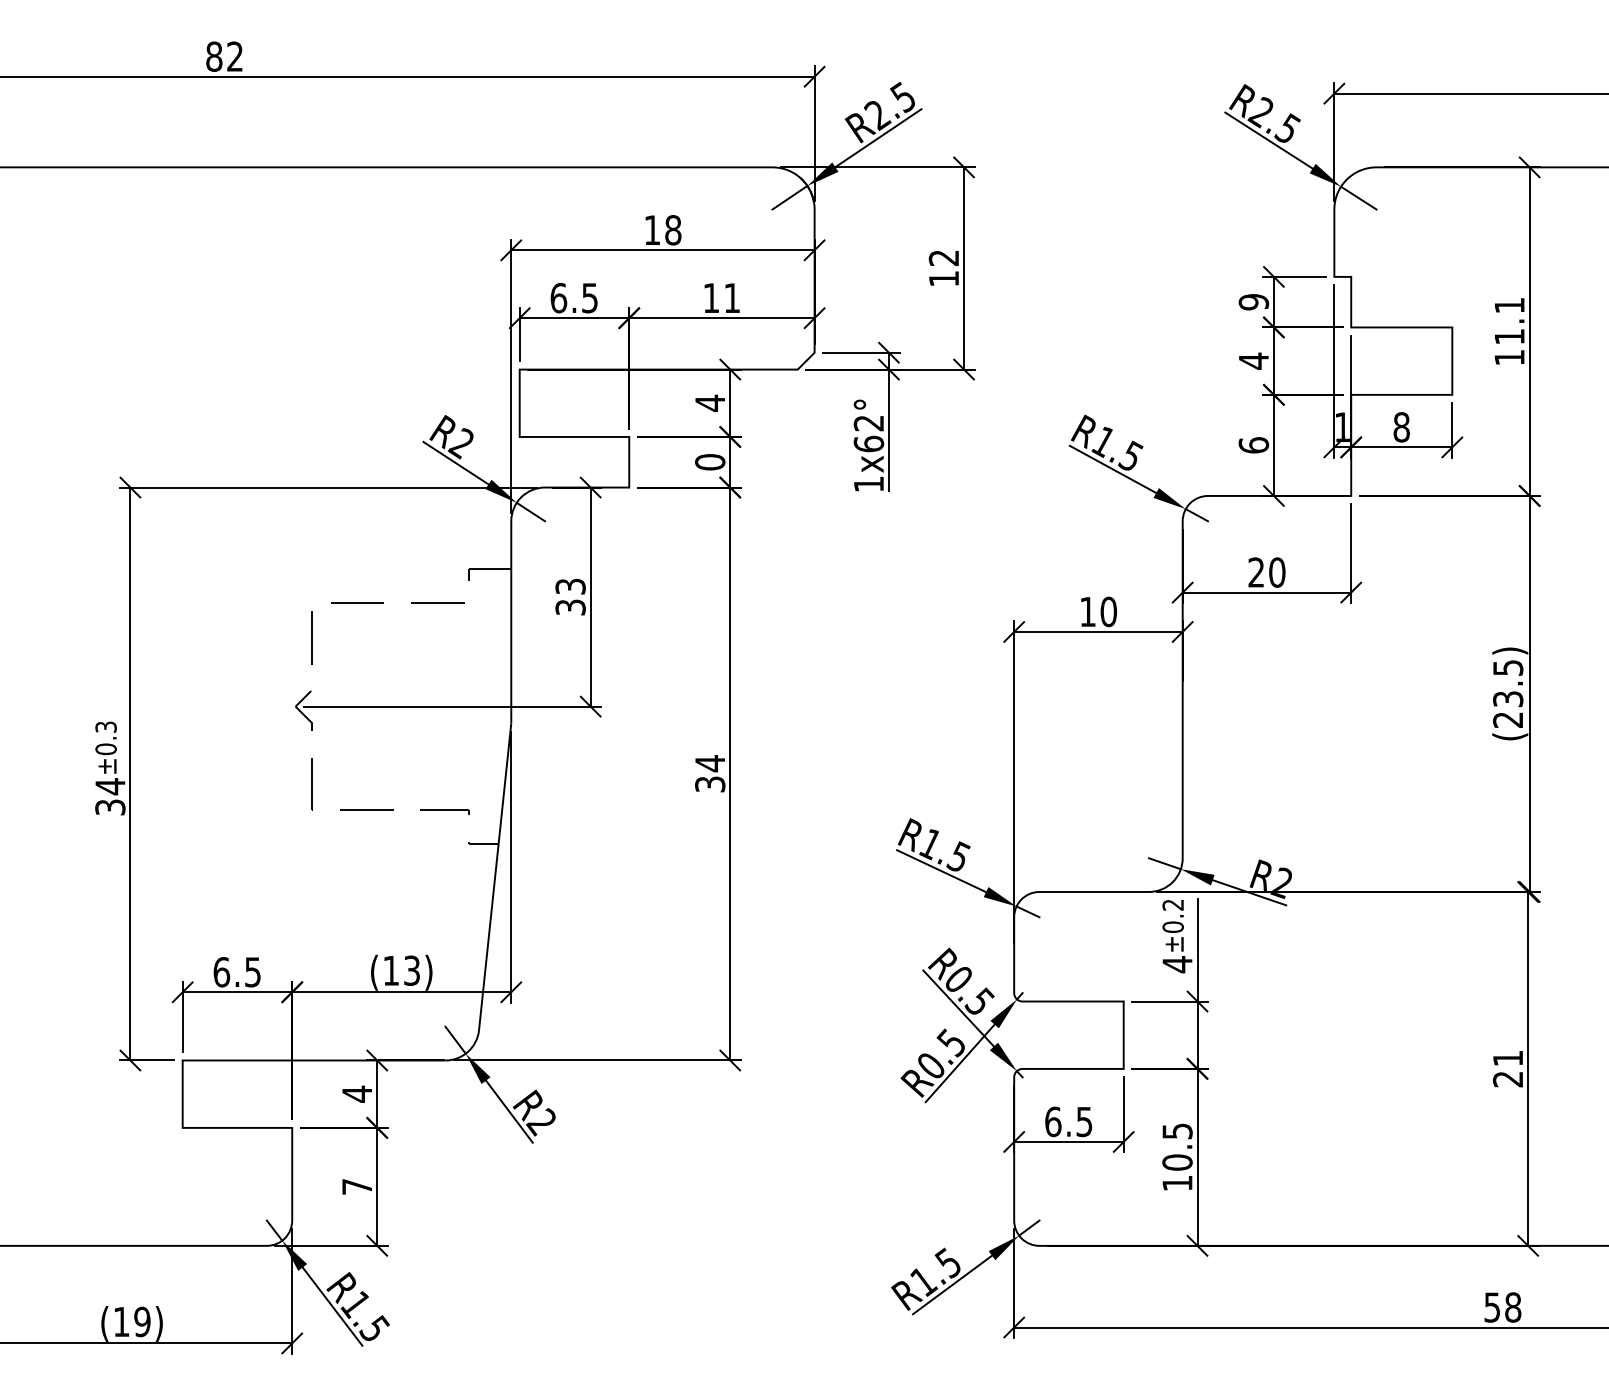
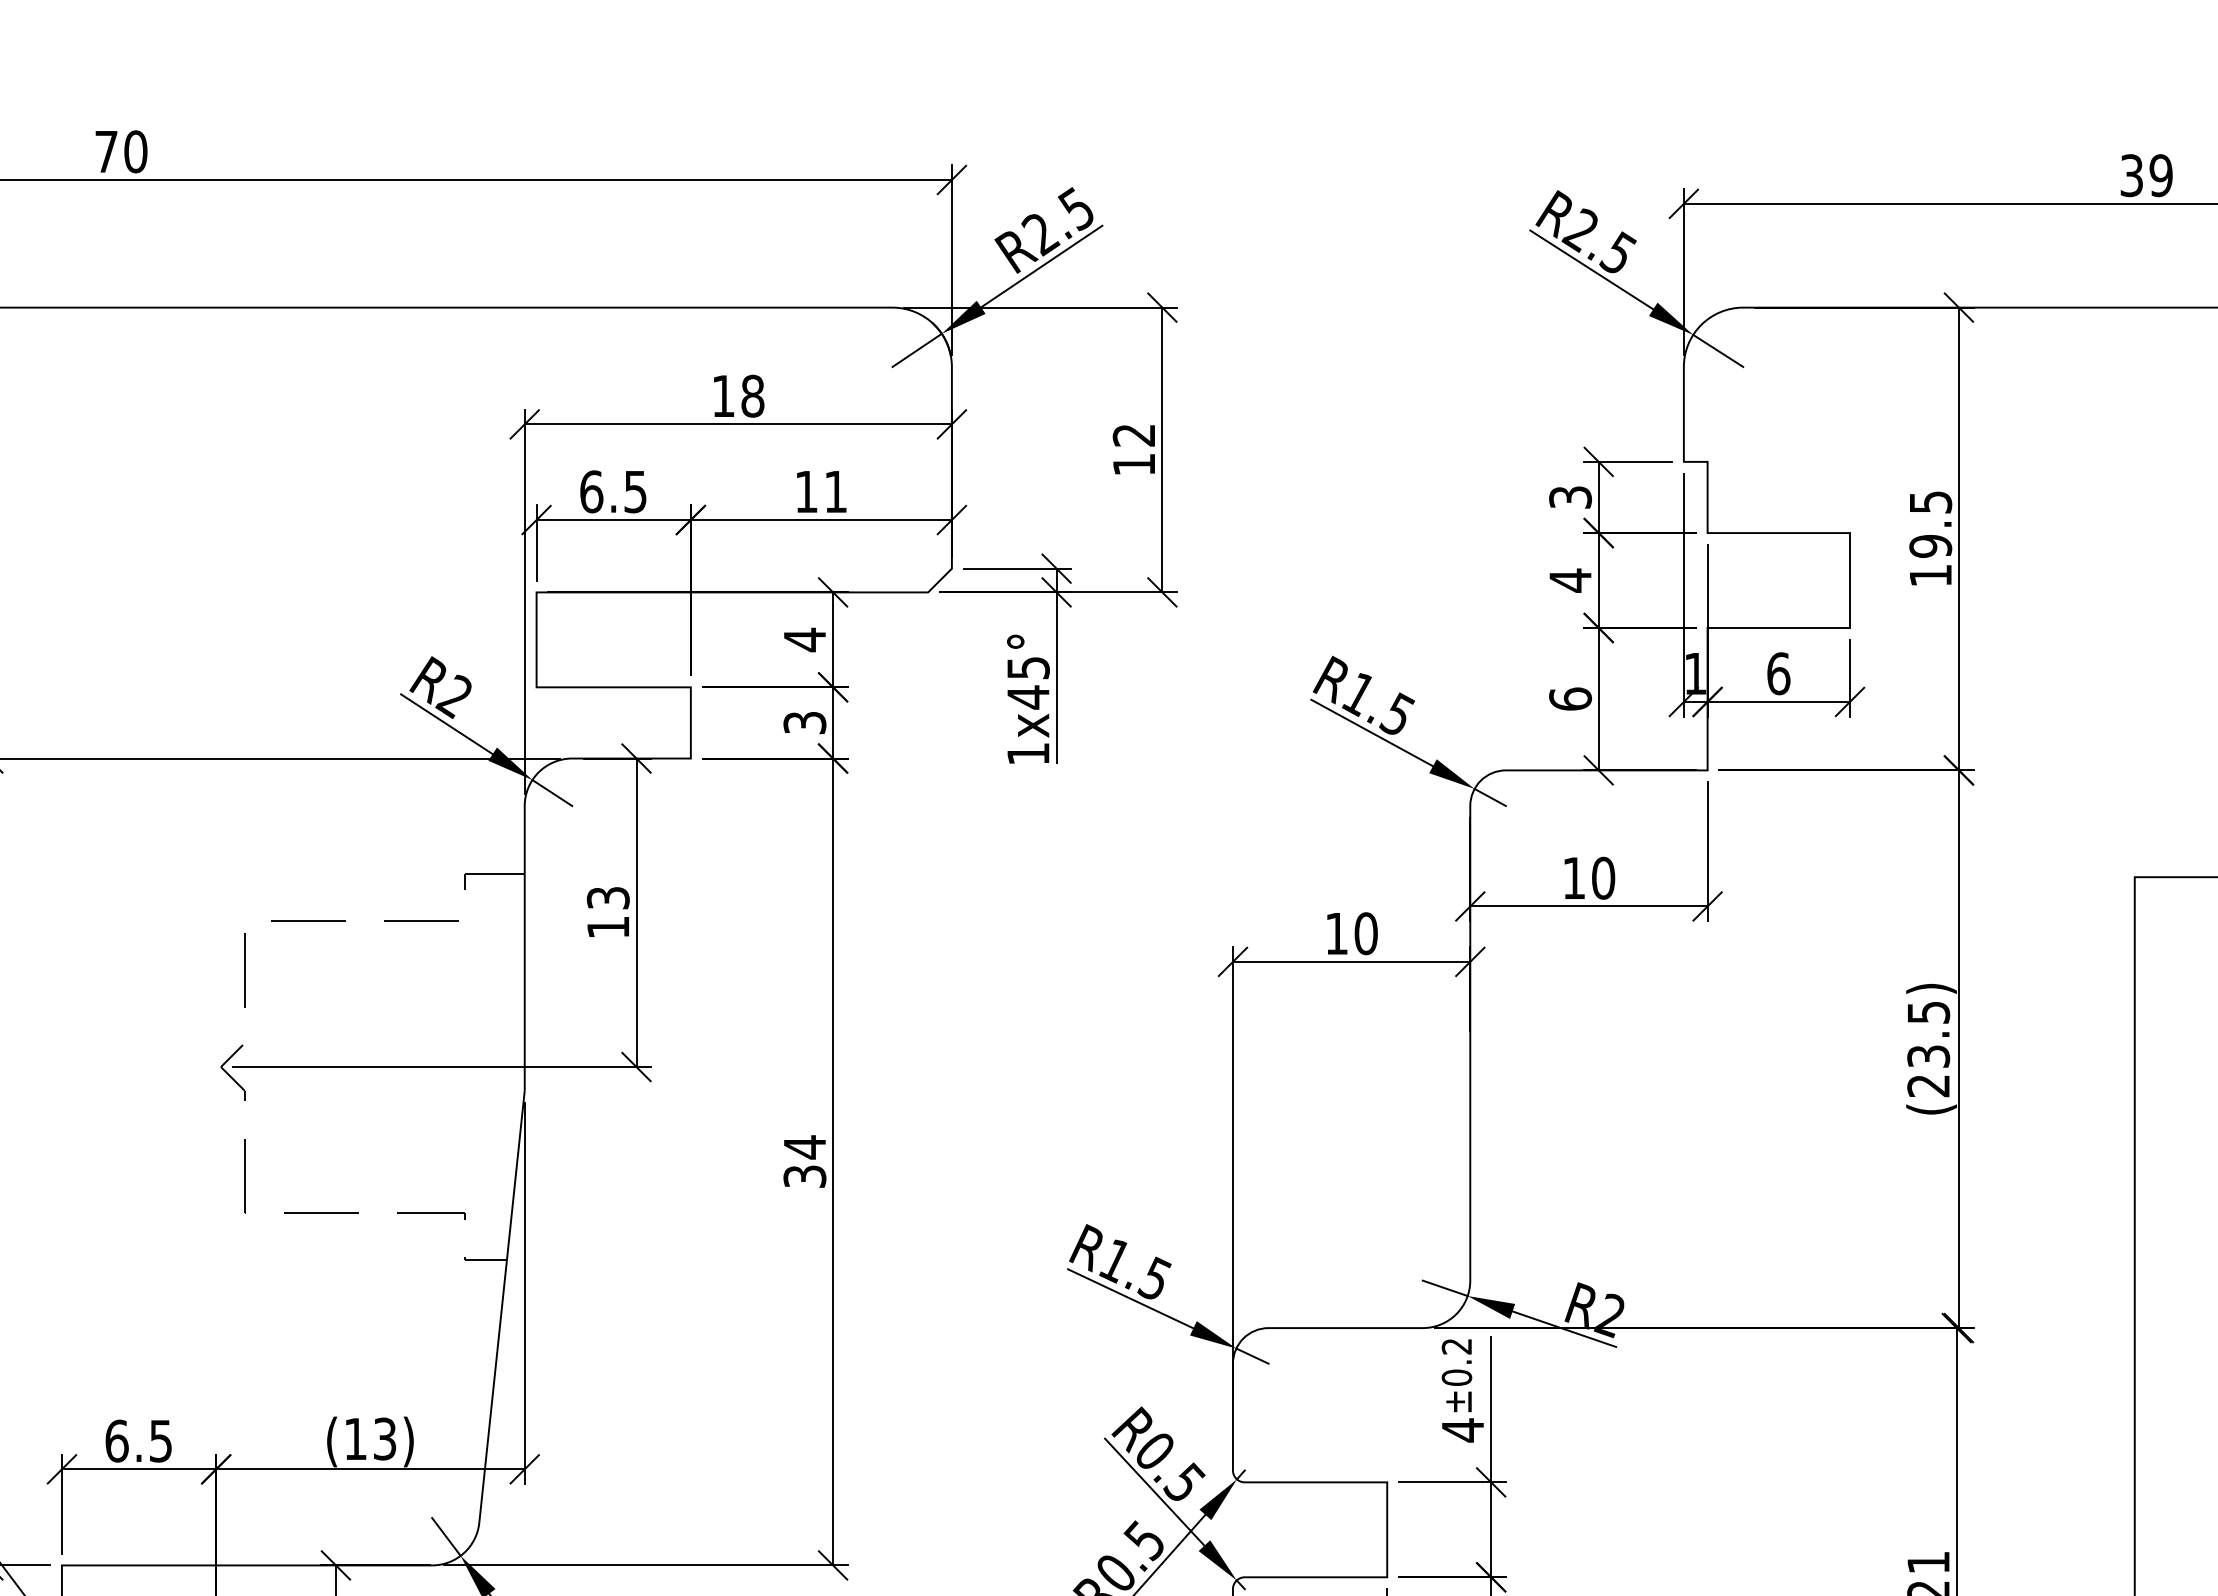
text: (224, 56) -> (120, 151), 82 -> 70
text: (1253, 302) -> (1569, 497), 9 -> 3
text: (1509, 321) -> (1930, 524), 11.1 -> 19.5
text: (1401, 427) -> (1778, 673), 8 -> 6
text: (868, 433) -> (1027, 682), 1x62° -> 1x45°
text: (710, 462) -> (805, 723), 0 -> 3
text: (1255, 572) -> (1572, 878), 20 -> 10
text: (570, 607) -> (608, 927), 33 -> 13

